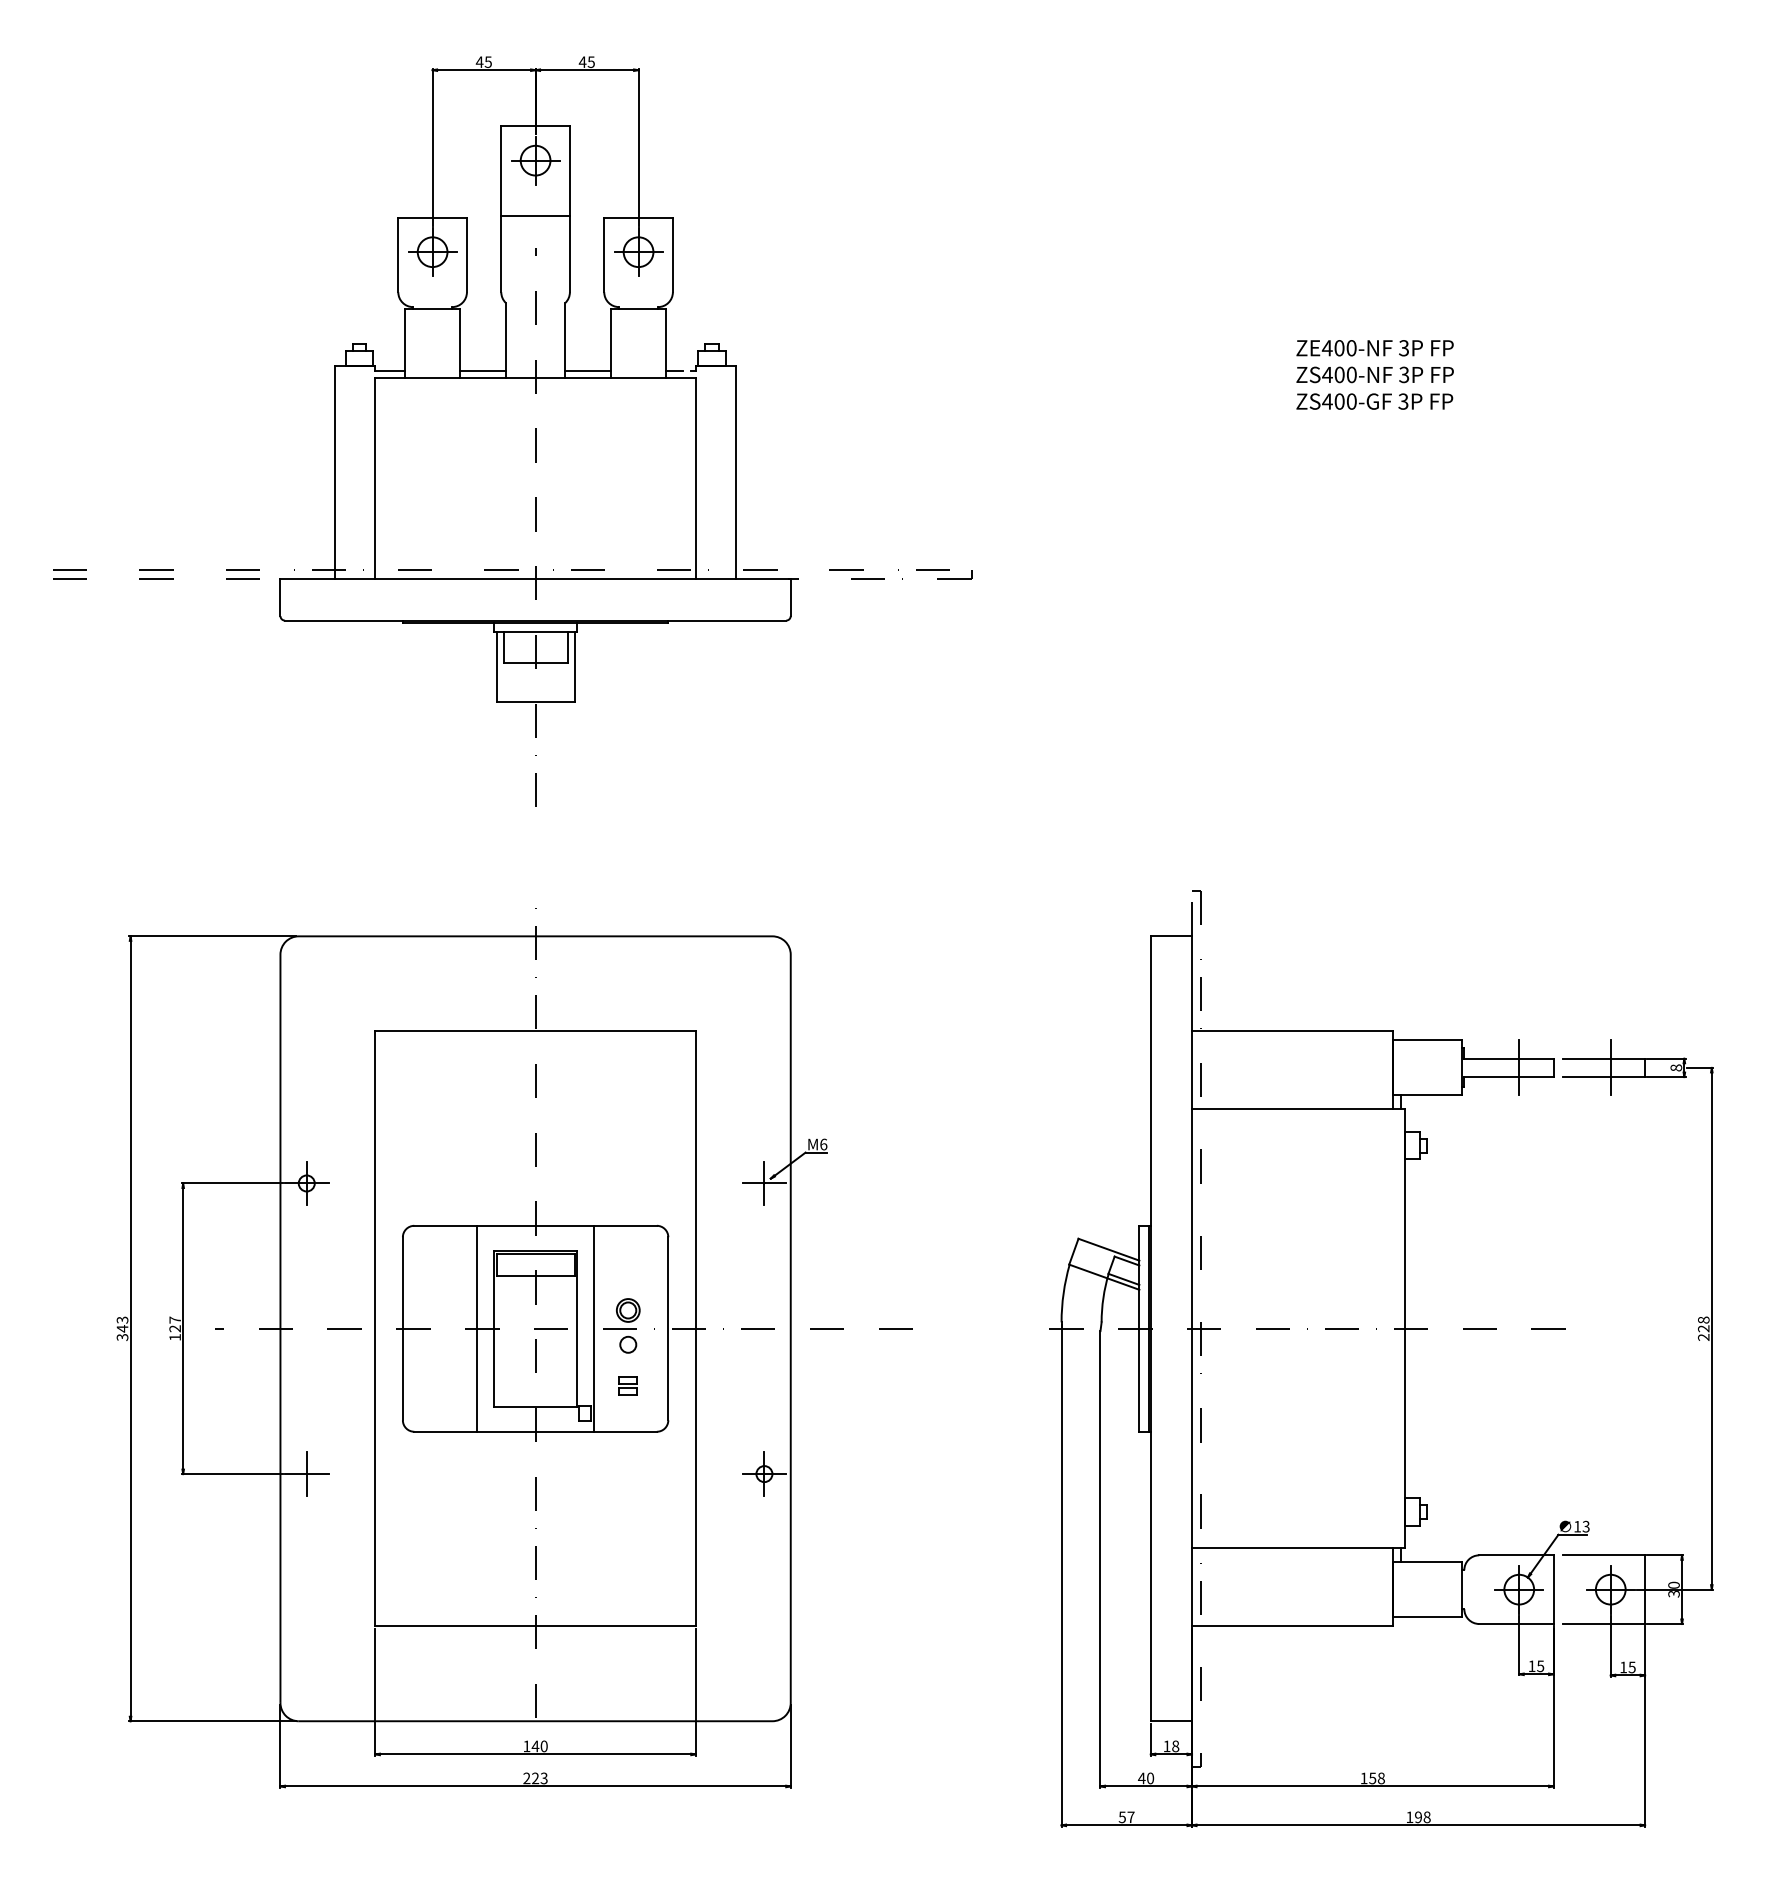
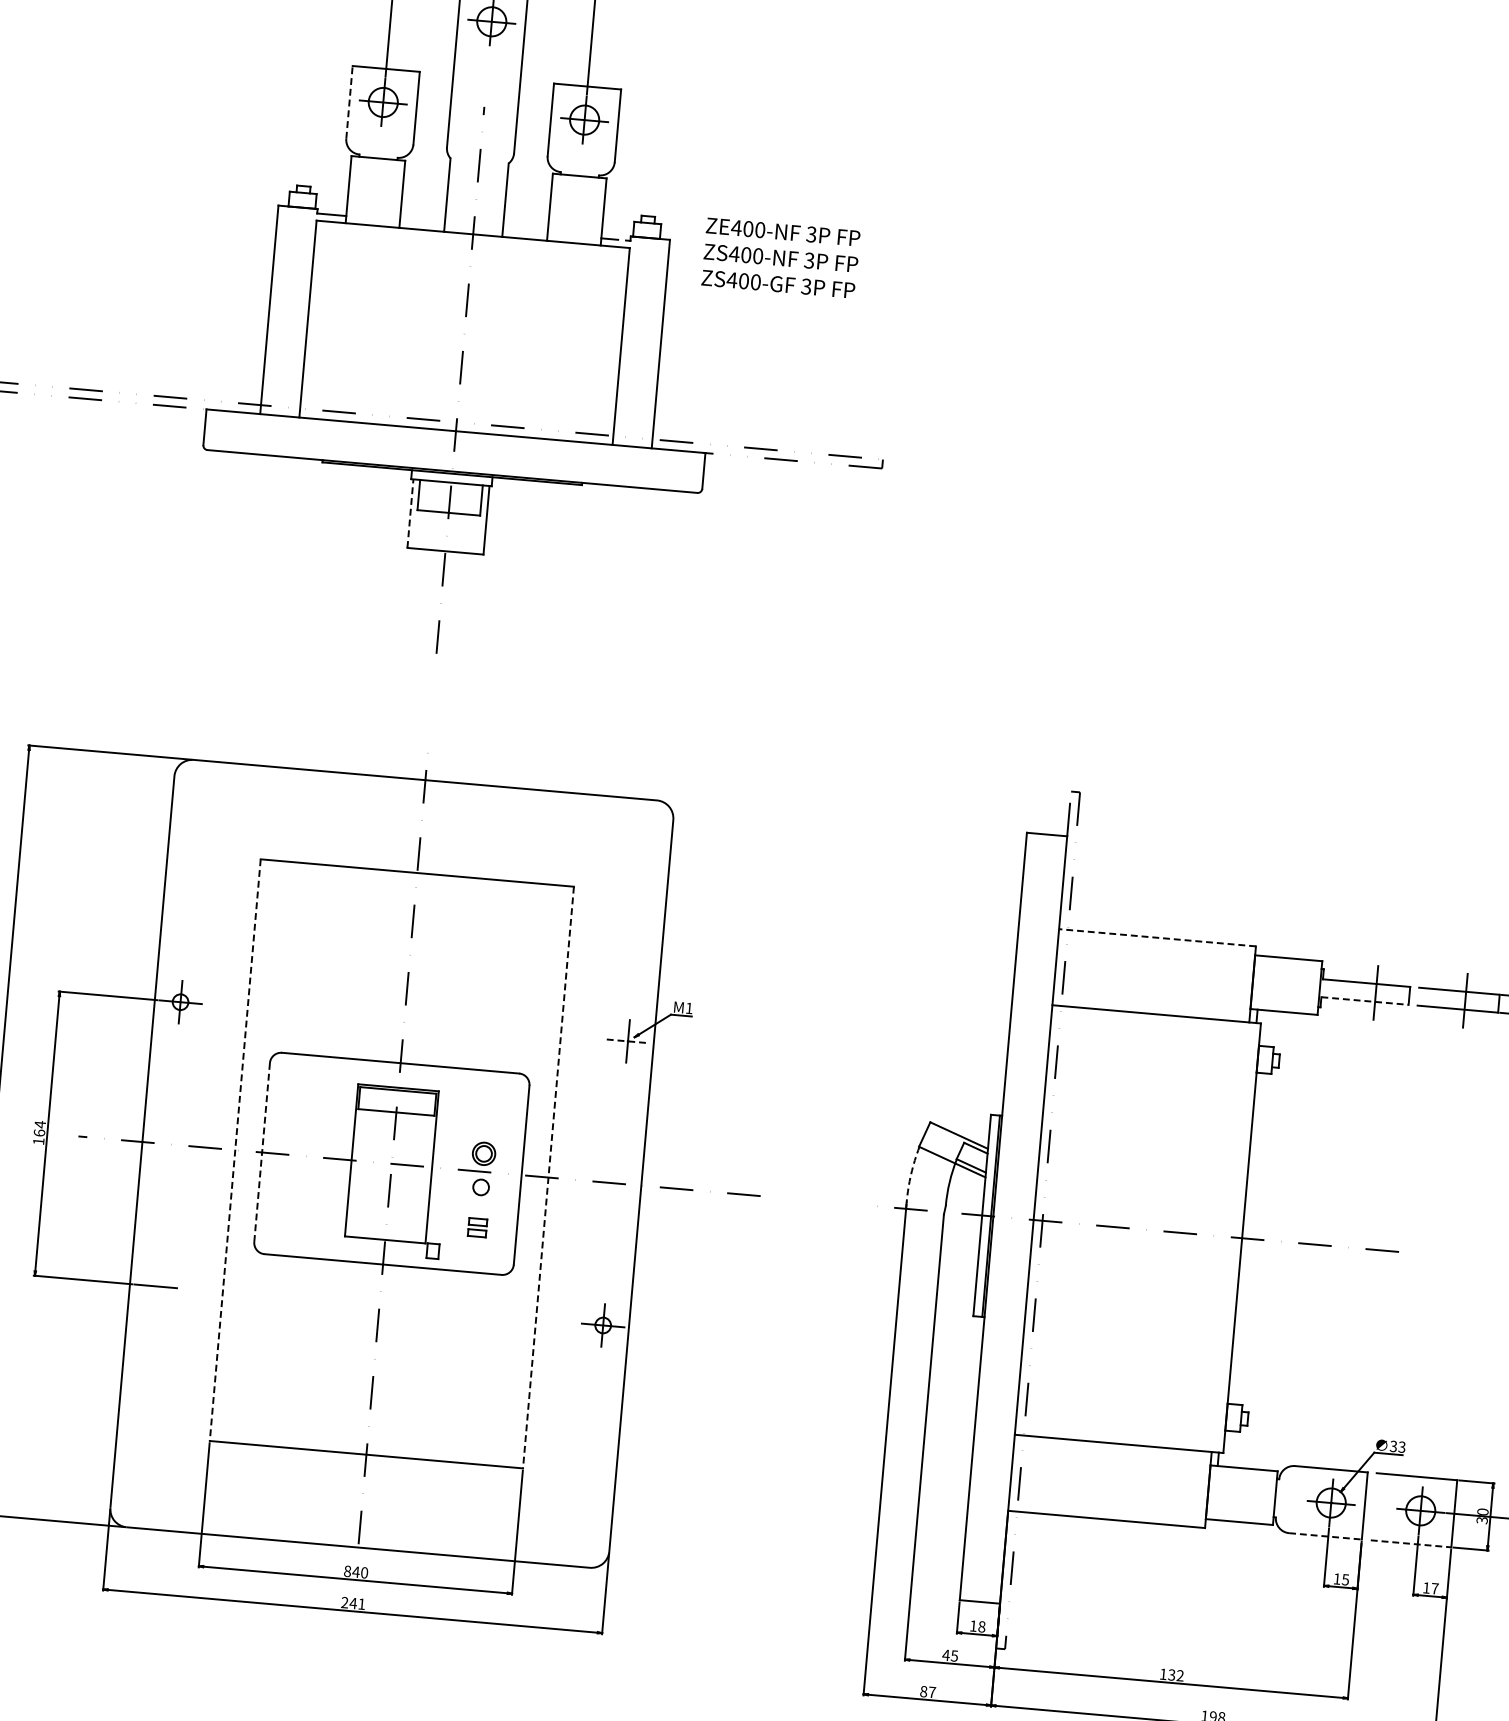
line: (535, 215) -> (487, 75), removed
line: (398, 254) -> (349, 101), solid -> dashed
line: (482, 370) -> (421, 222), removed
line: (588, 370) -> (525, 231), removed
text: (1374, 374) -> (780, 257), moved
line: (496, 666) -> (410, 513), solid -> dashed
line: (1292, 1031) -> (1157, 937), solid -> dashed
line: (1508, 1077) -> (1364, 1001), solid -> dashed
text: (823, 1144) -> (689, 1008), M6 -> M1
line: (764, 1183) -> (628, 1041), solid -> dashed
arc: (1063, 1293) -> (911, 1174), solid -> dashed
text: (175, 1324) -> (40, 1128), 127 -> 164
line: (402, 1328) -> (261, 1152), solid -> dashed
line: (477, 1328) -> (335, 1158), removed
line: (593, 1328) -> (448, 1168), removed
line: (375, 1329) -> (235, 1150), solid -> dashed
line: (695, 1329) -> (548, 1178), solid -> dashed
line: (306, 1473) -> (155, 1285), removed
text: (1577, 1526) -> (1393, 1446), 13 -> 33
line: (1516, 1623) -> (1325, 1535), solid -> dashed
line: (1604, 1623) -> (1411, 1543), solid -> dashed
text: (1631, 1667) -> (1434, 1588), 15 -> 17
text: (526, 1746) -> (347, 1571), 140 -> 840
text: (539, 1778) -> (357, 1603), 223 -> 241
text: (1150, 1778) -> (954, 1656), 40 -> 45
text: (1376, 1778) -> (1175, 1675), 158 -> 132
text: (1121, 1817) -> (922, 1691), 57 -> 87

